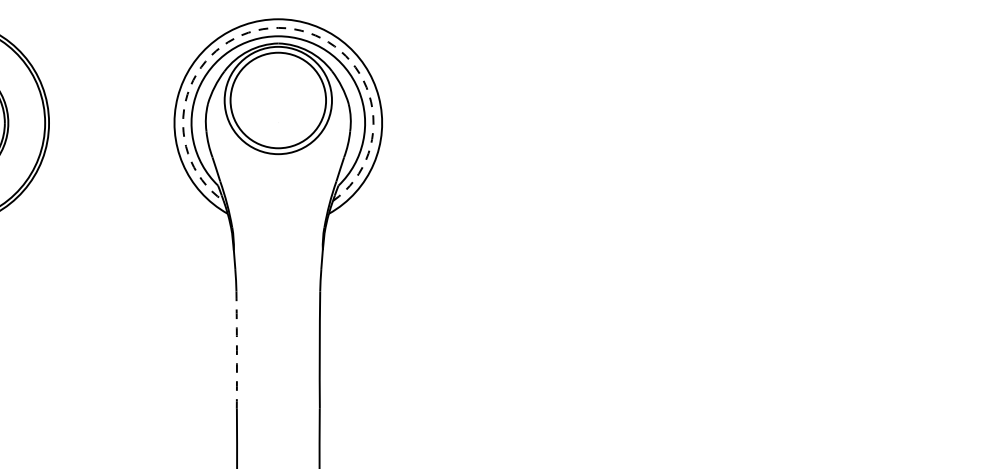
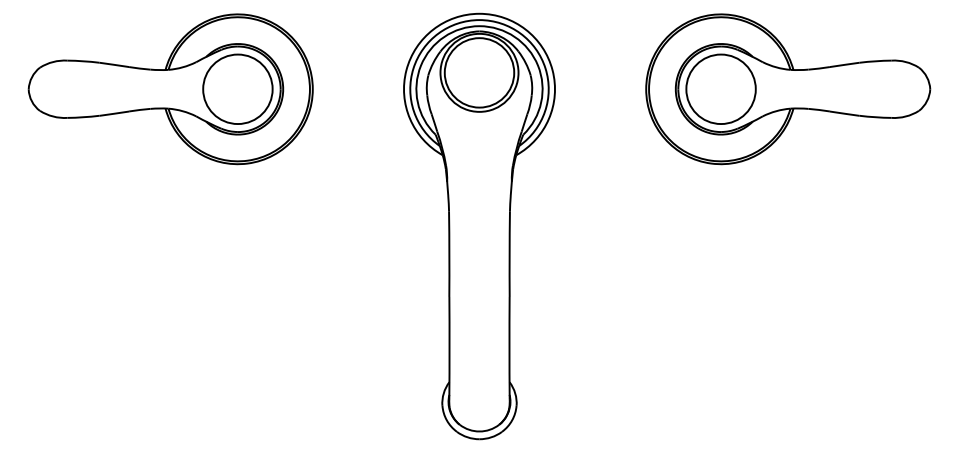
arc: (278, 28) -> (479, 20), dashed -> solid
part: (703, 123) -> (788, 89), added
arc: (237, 350) -> (449, 254), dashed -> solid

